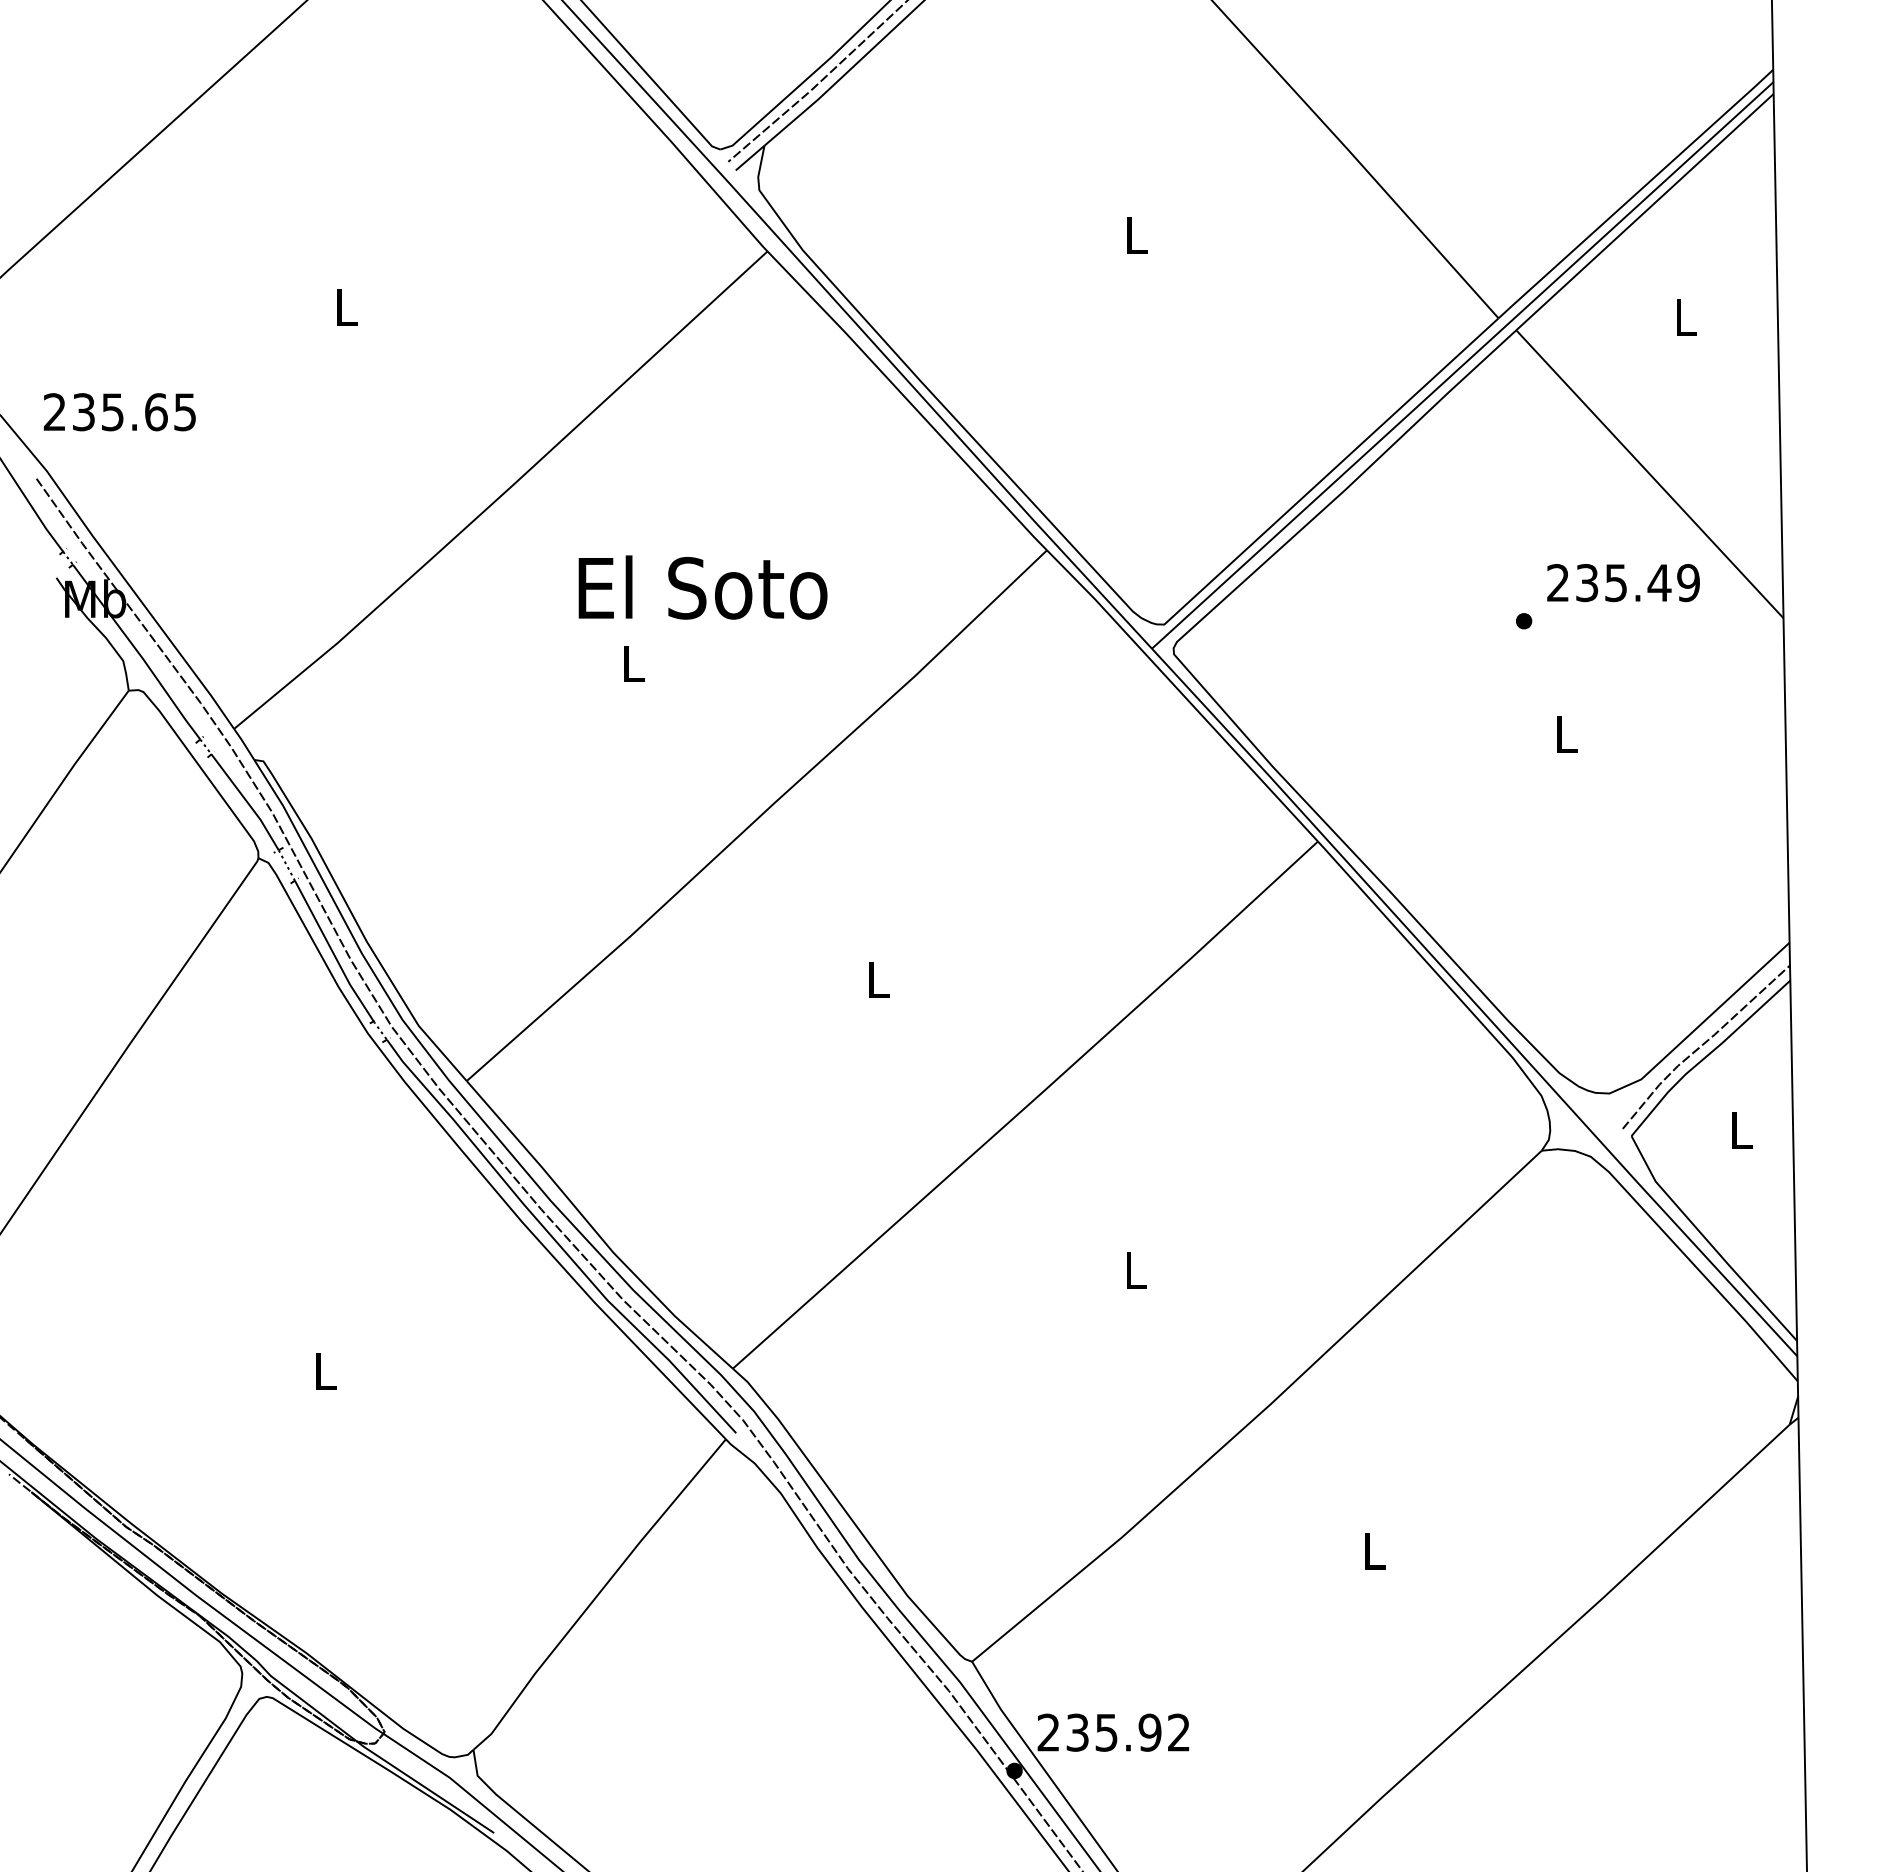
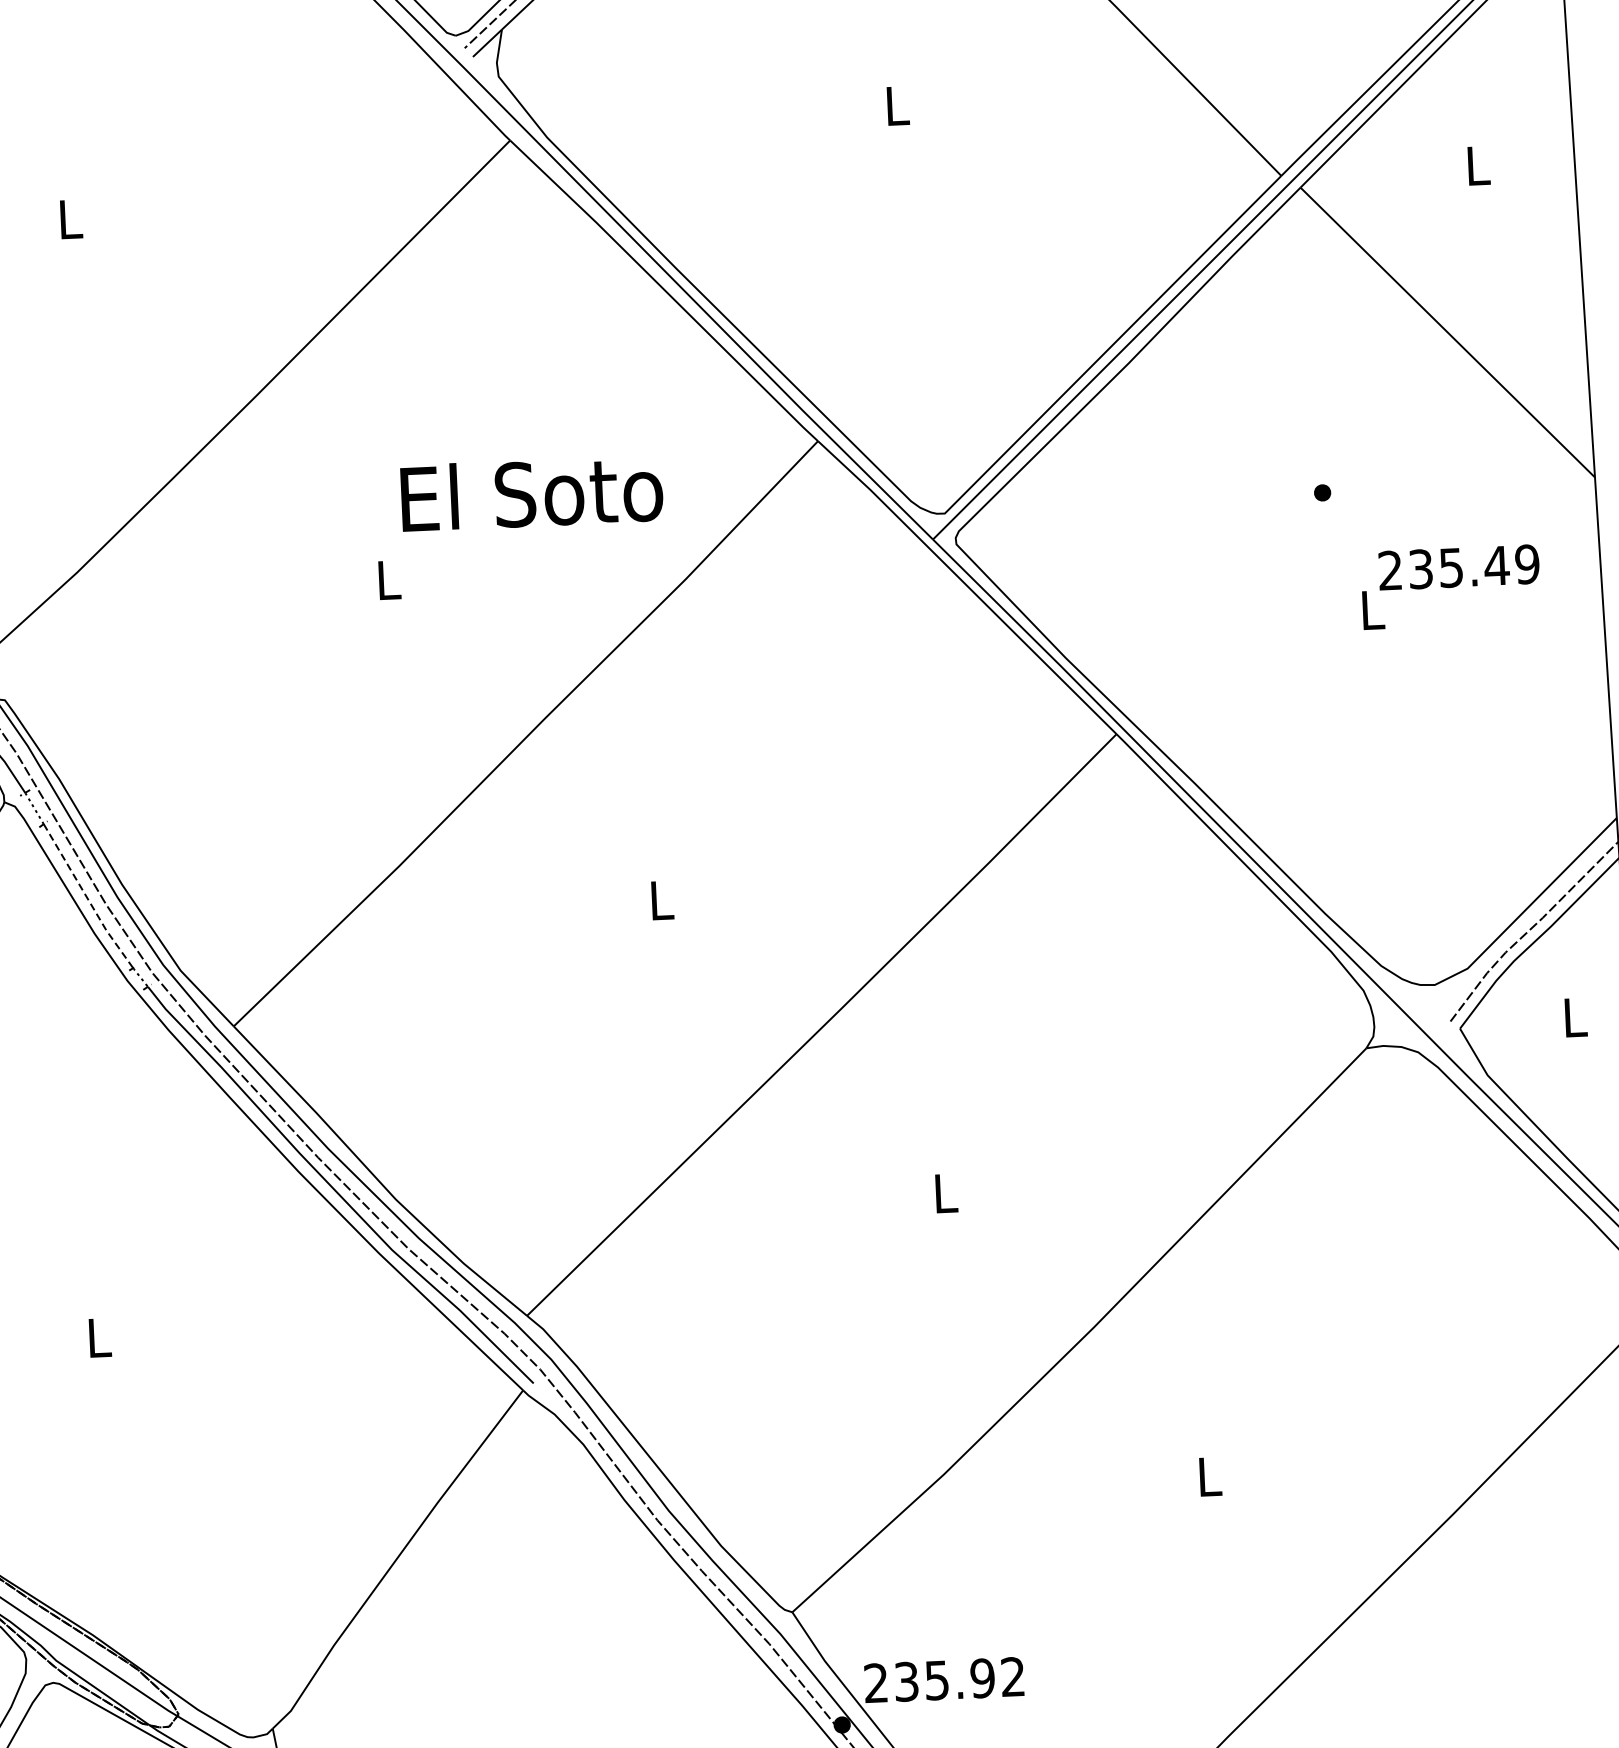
text: (1623, 583) -> (1459, 568), moved
text: (702, 587) -> (531, 493), moved
line: (333, 952) -> (87, 897), solid -> dashed

